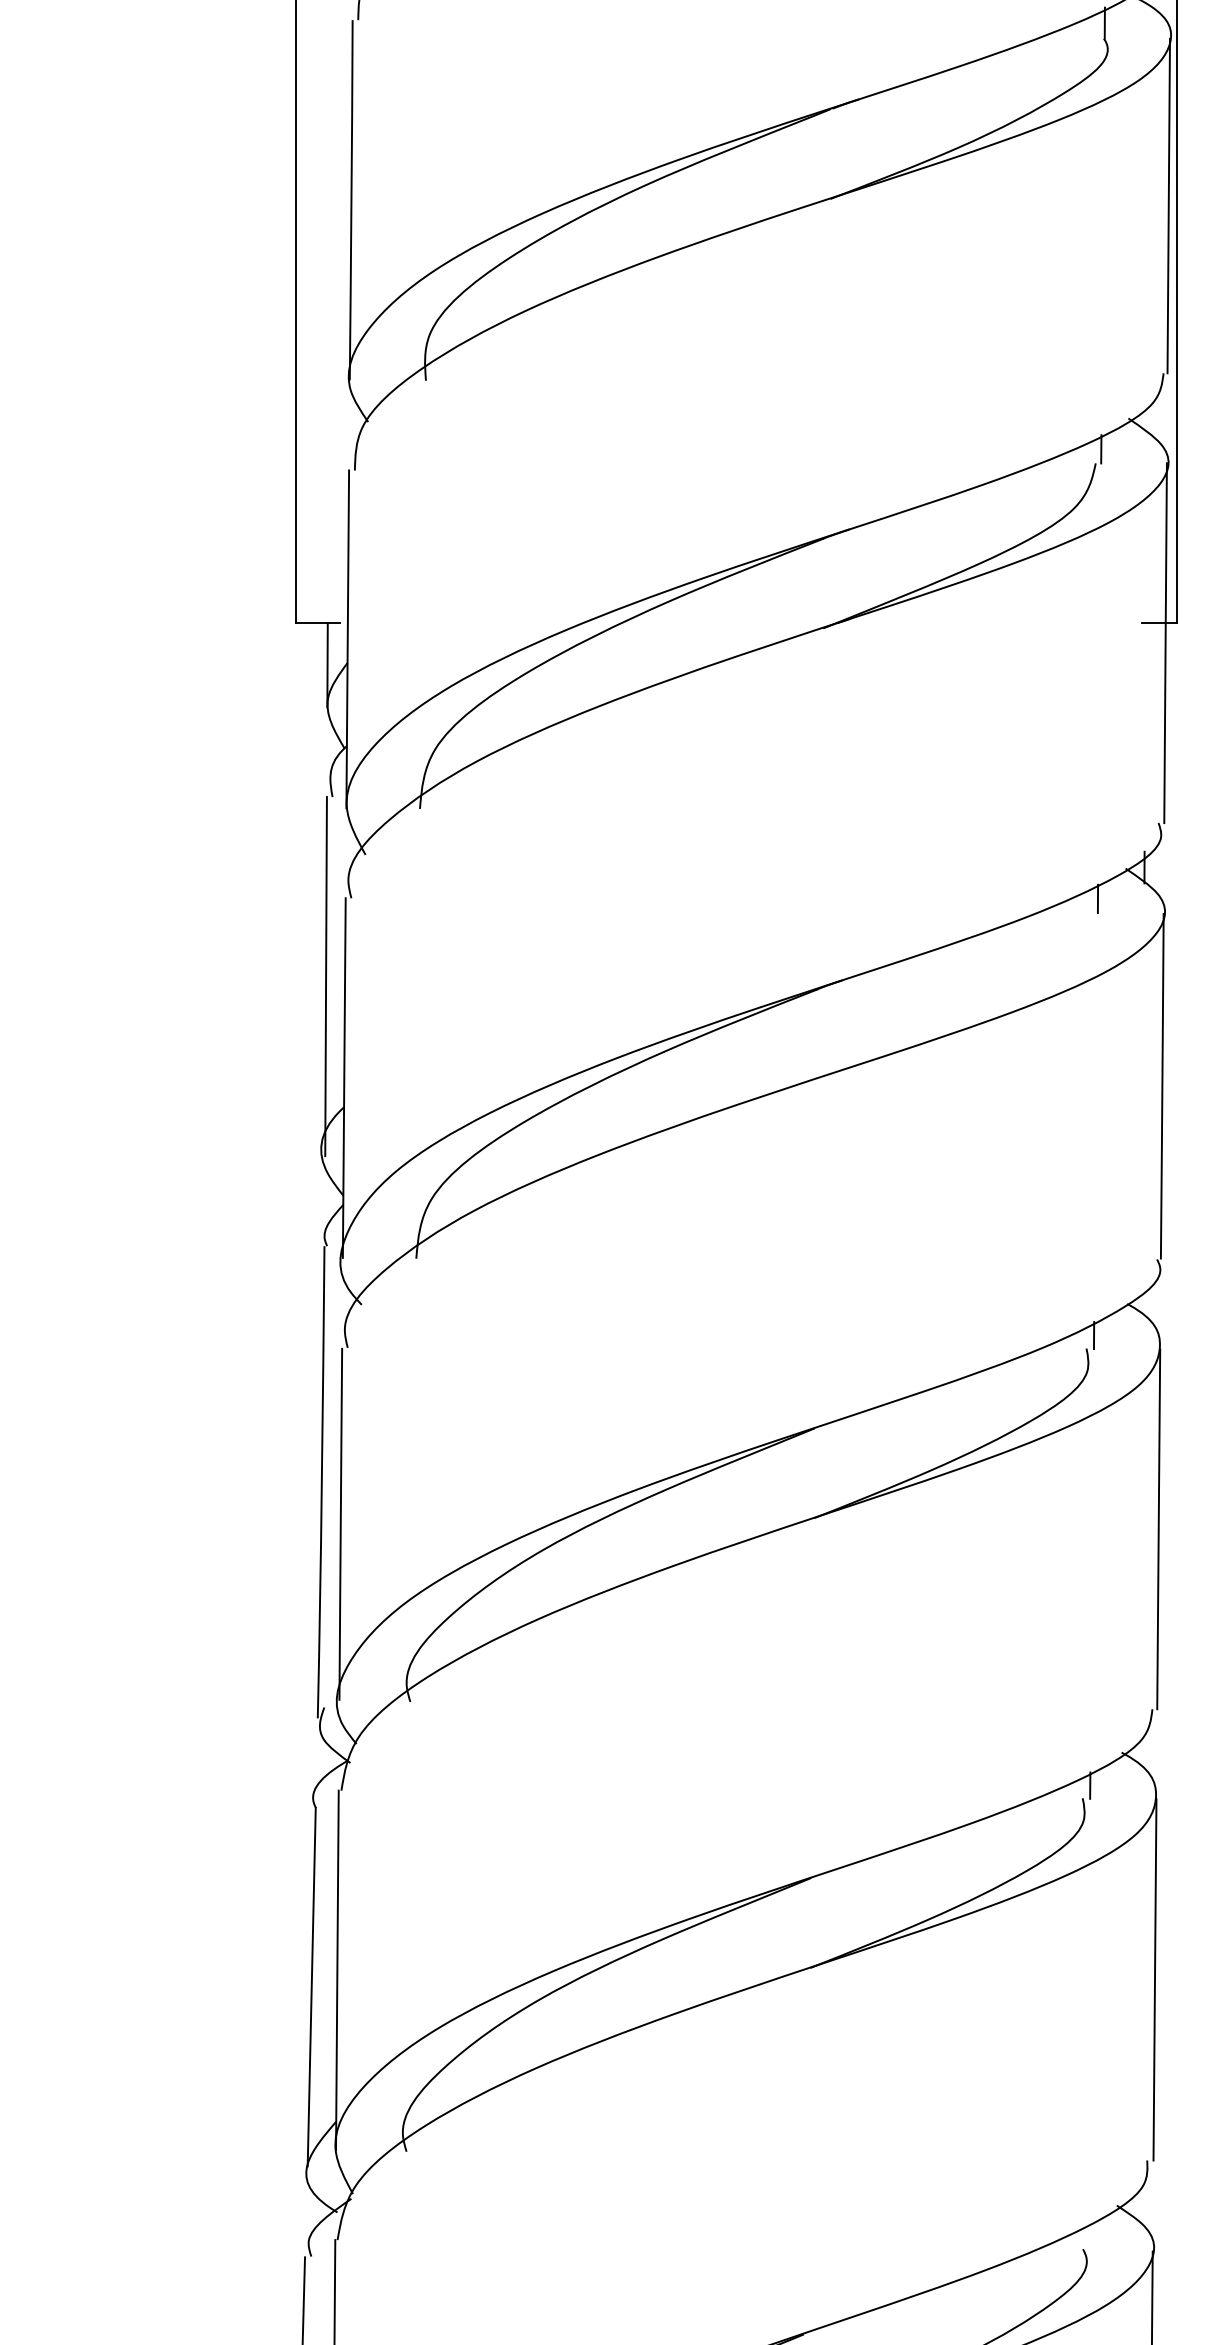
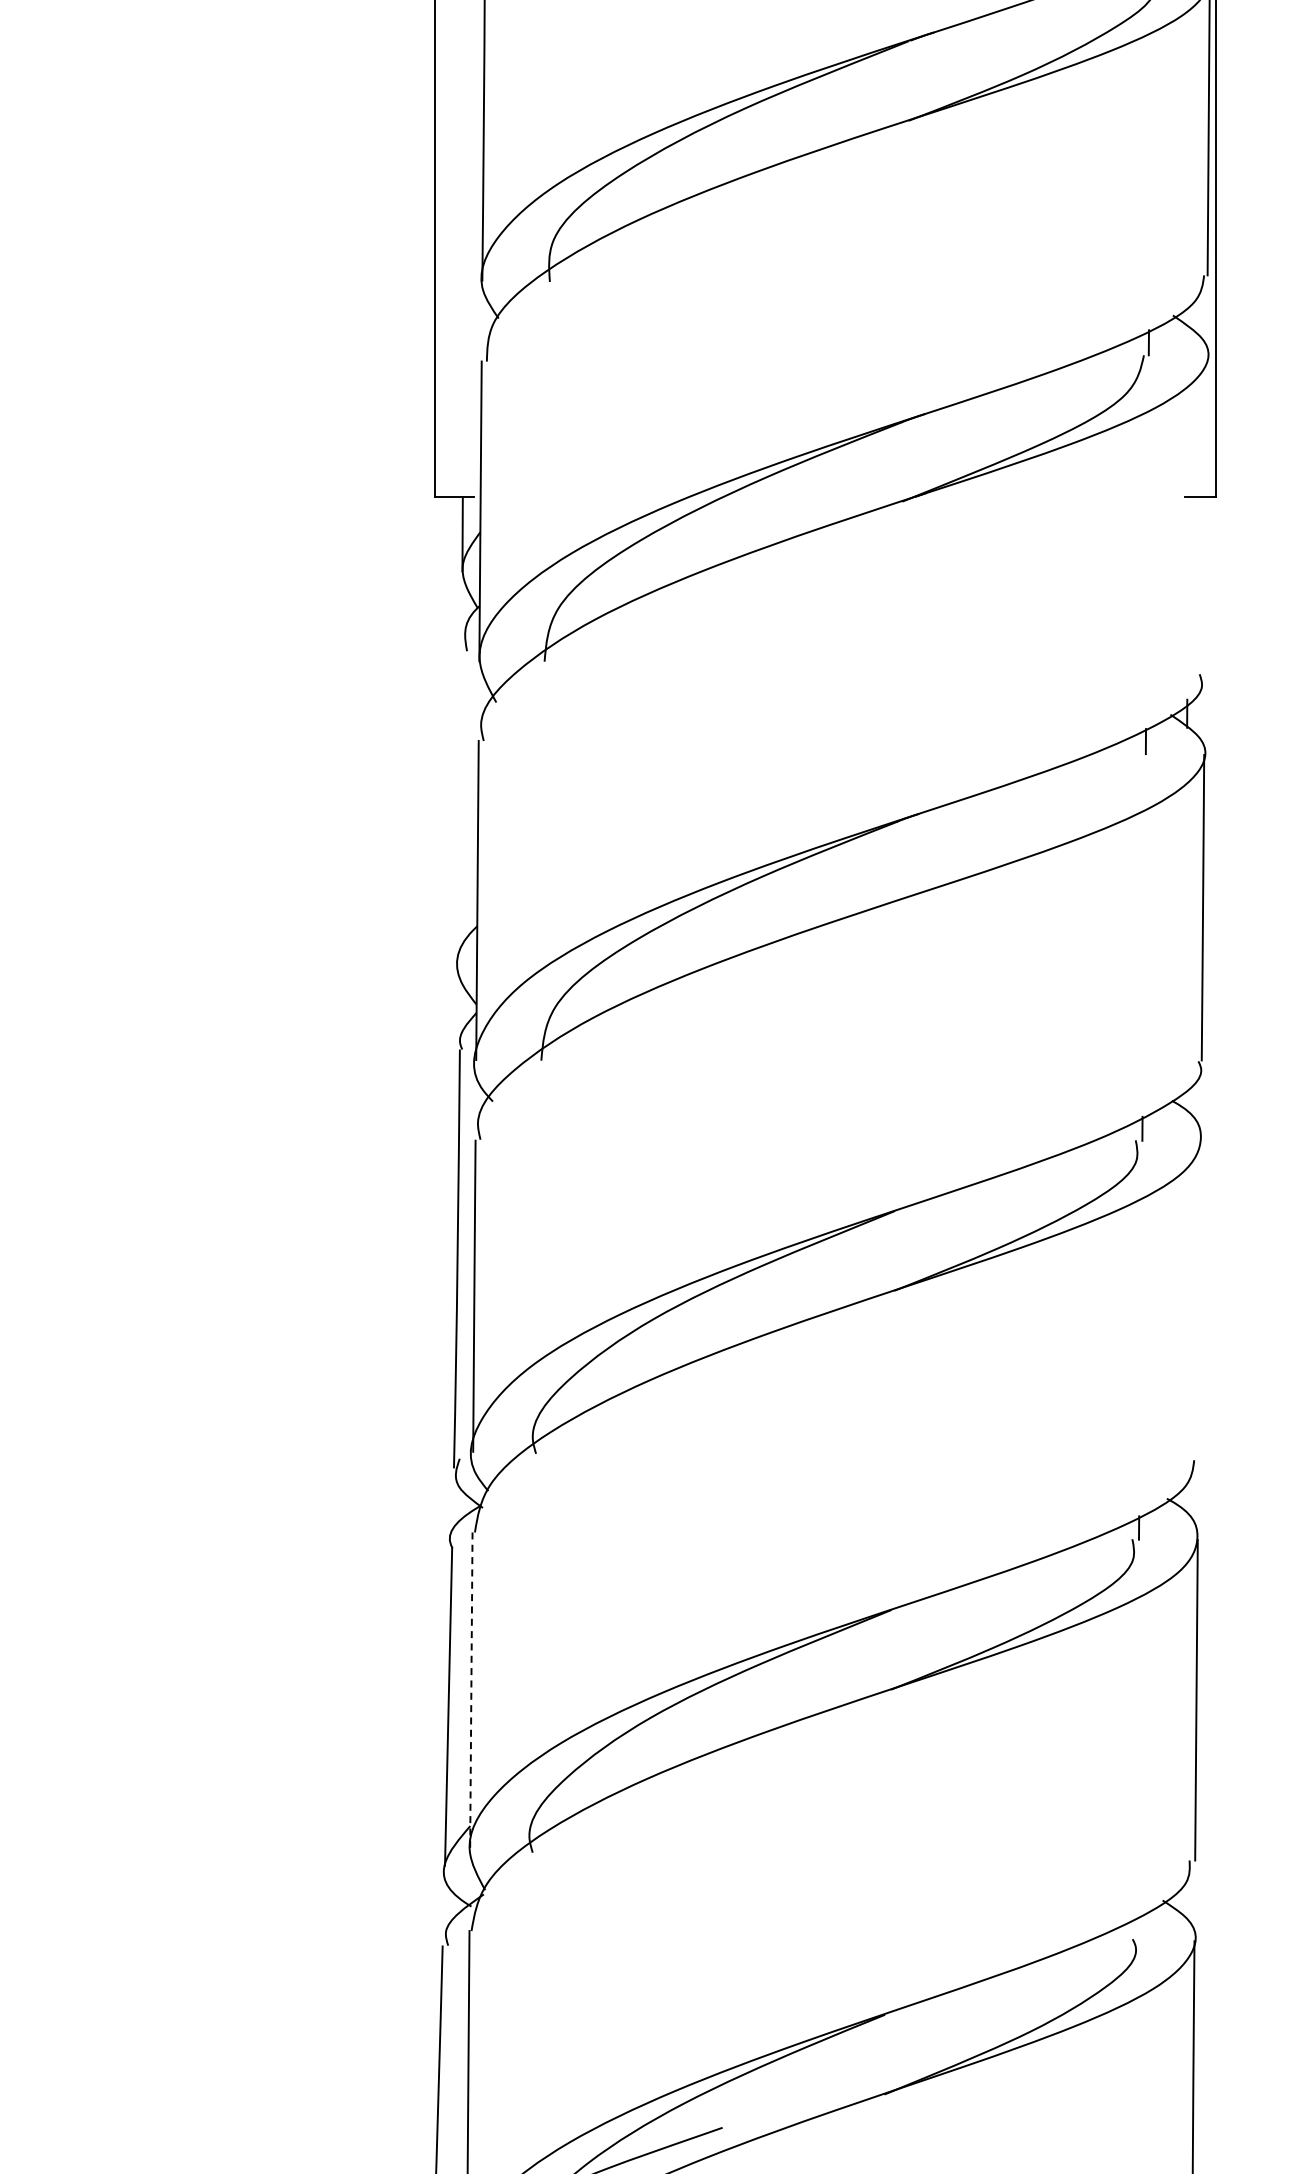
line: (1165, 642) -> (1205, 514), removed
line: (326, 976) -> (461, 810), removed
line: (1158, 1529) -> (1199, 1300), removed
line: (337, 1971) -> (471, 1692), solid -> dashed

